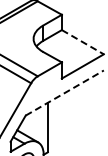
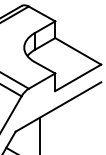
line: (83, 42) -> (78, 51), dashed -> solid
line: (65, 92) -> (59, 106), dashed -> solid

